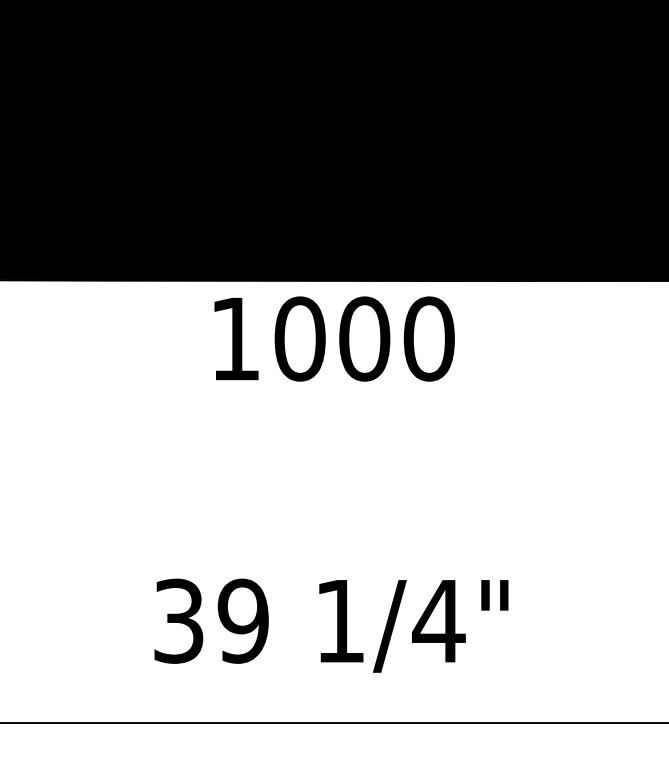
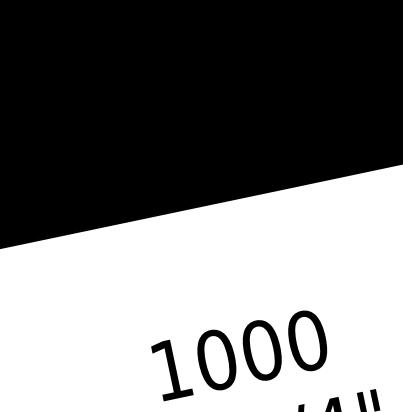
text: (334, 338) -> (240, 354), moved

